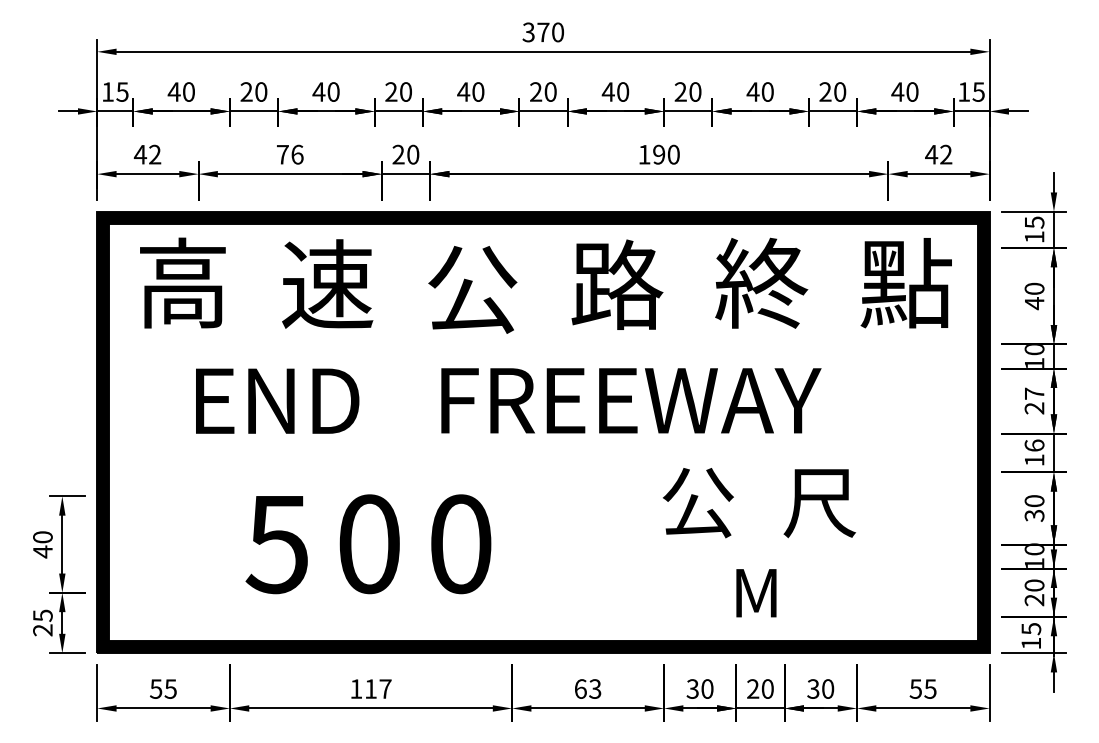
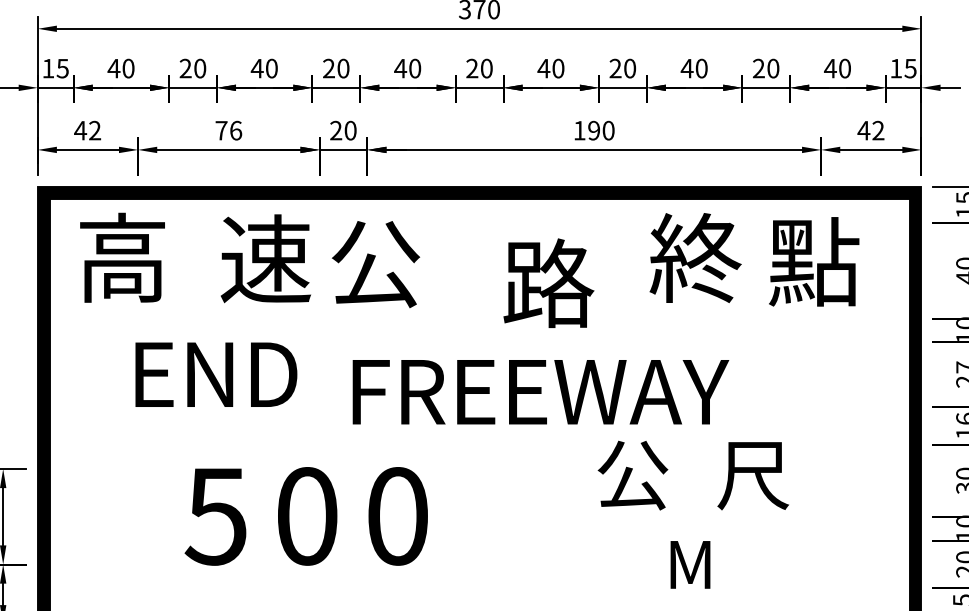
text: (905, 283) -> (813, 262), moved
text: (617, 284) -> (548, 282), moved
text: (472, 289) -> (375, 264), moved
text: (631, 400) -> (541, 391), moved

